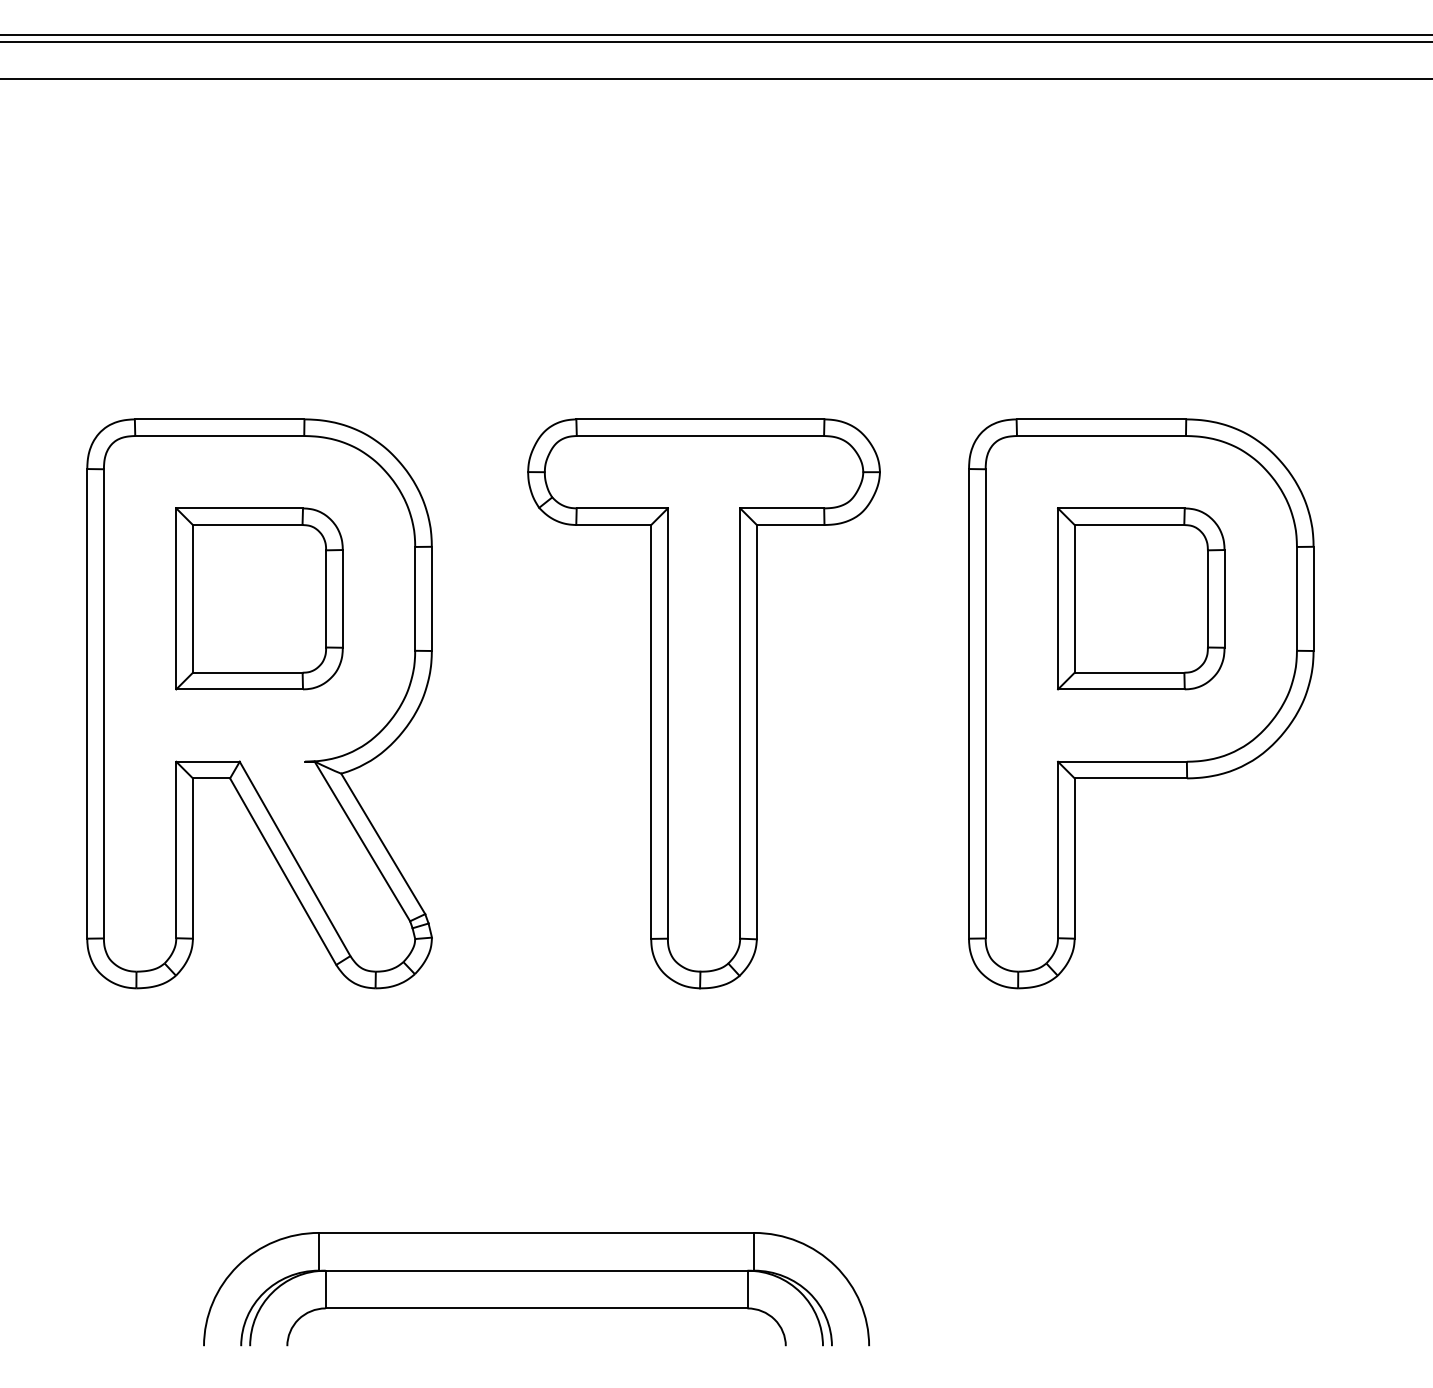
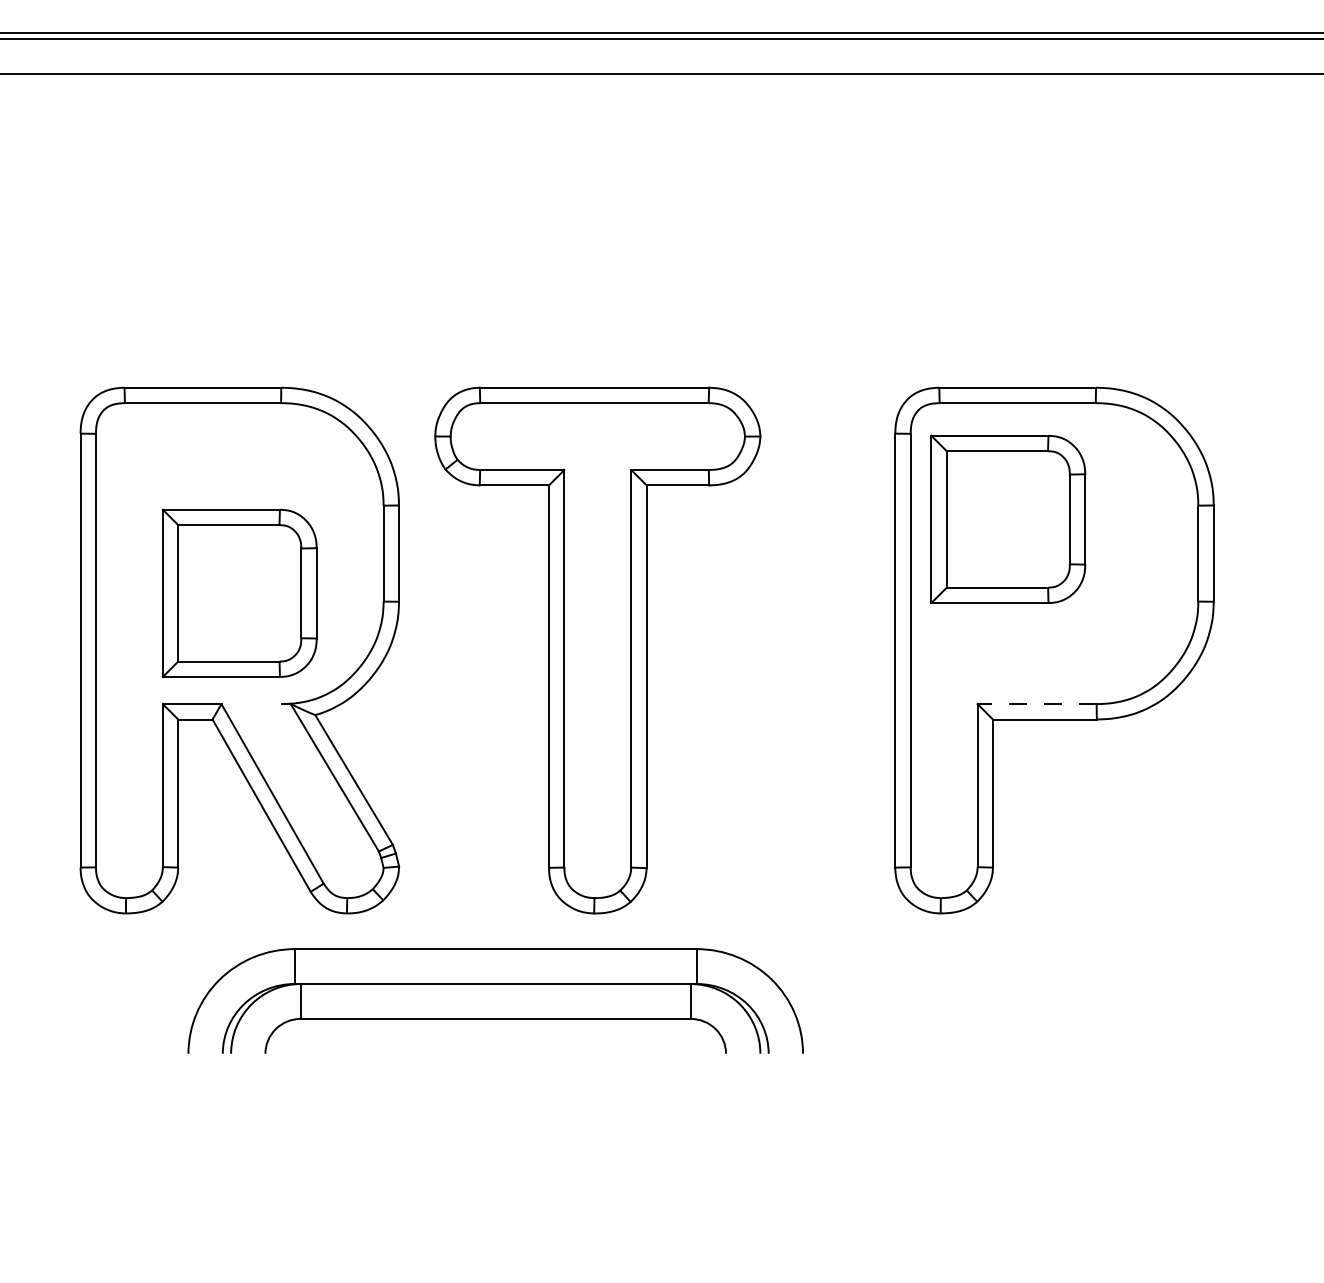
part: (259, 598) -> (239, 592), moved
part: (1141, 598) -> (1008, 519), moved
part: (703, 703) -> (597, 650), moved
line: (1121, 761) -> (1036, 703), solid -> dashed
part: (536, 1289) -> (495, 1001), moved

